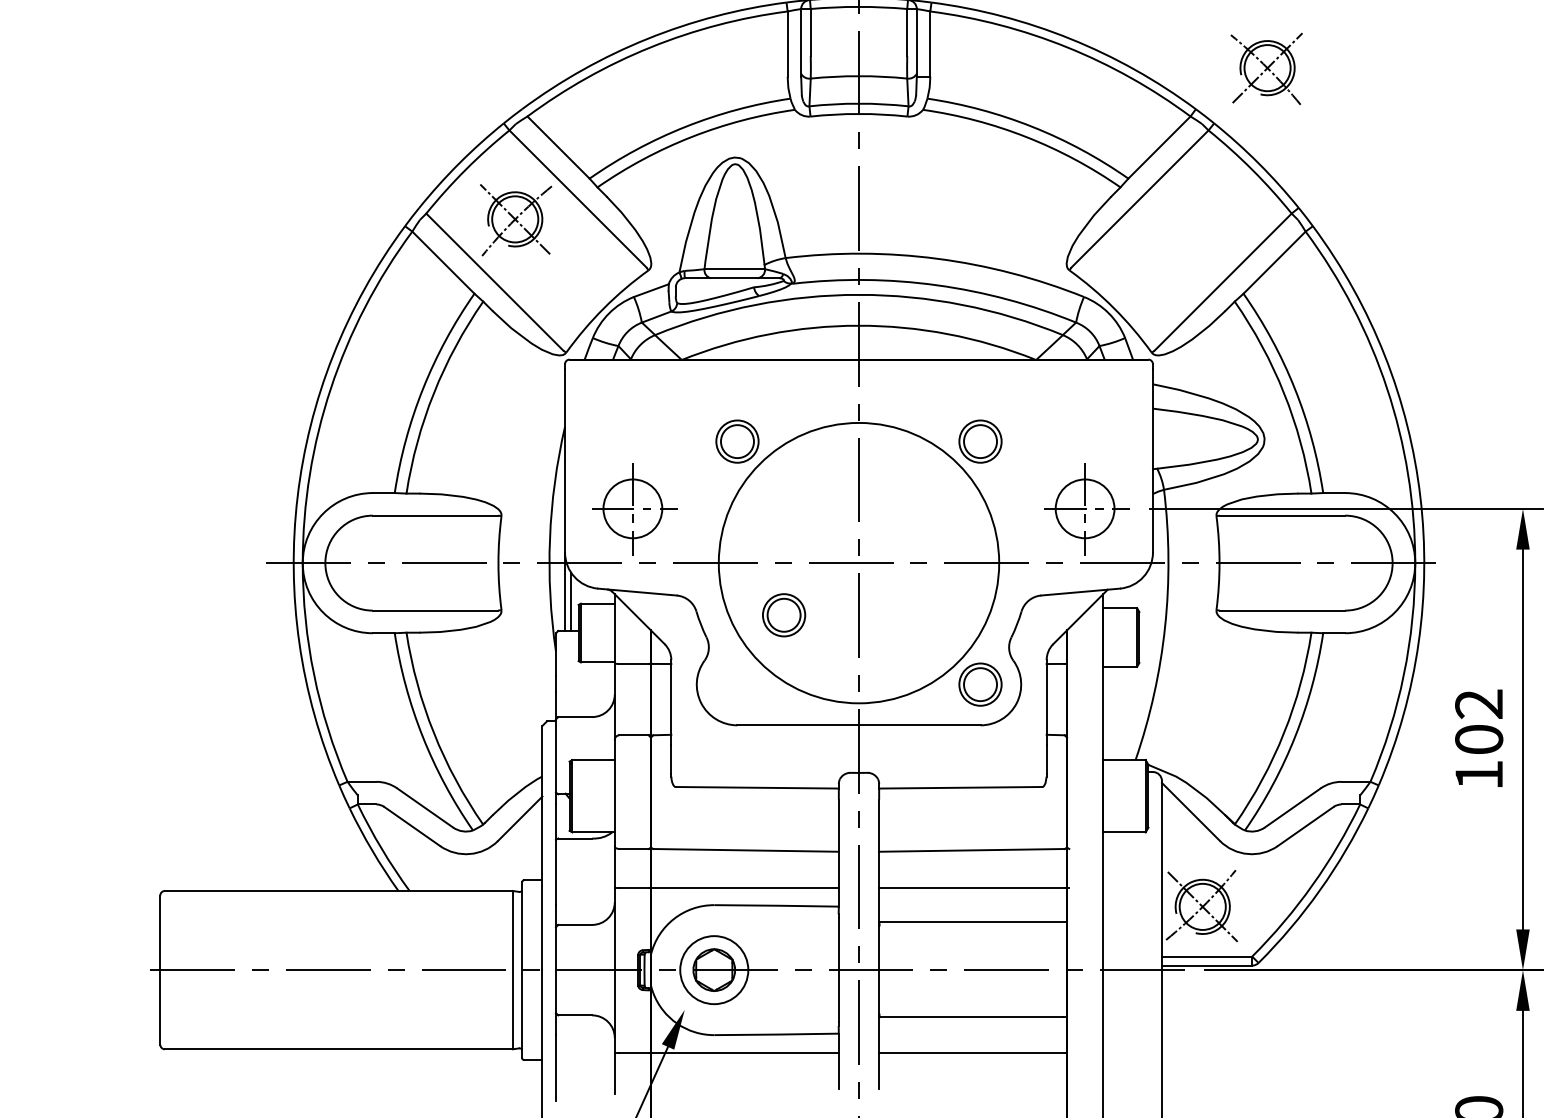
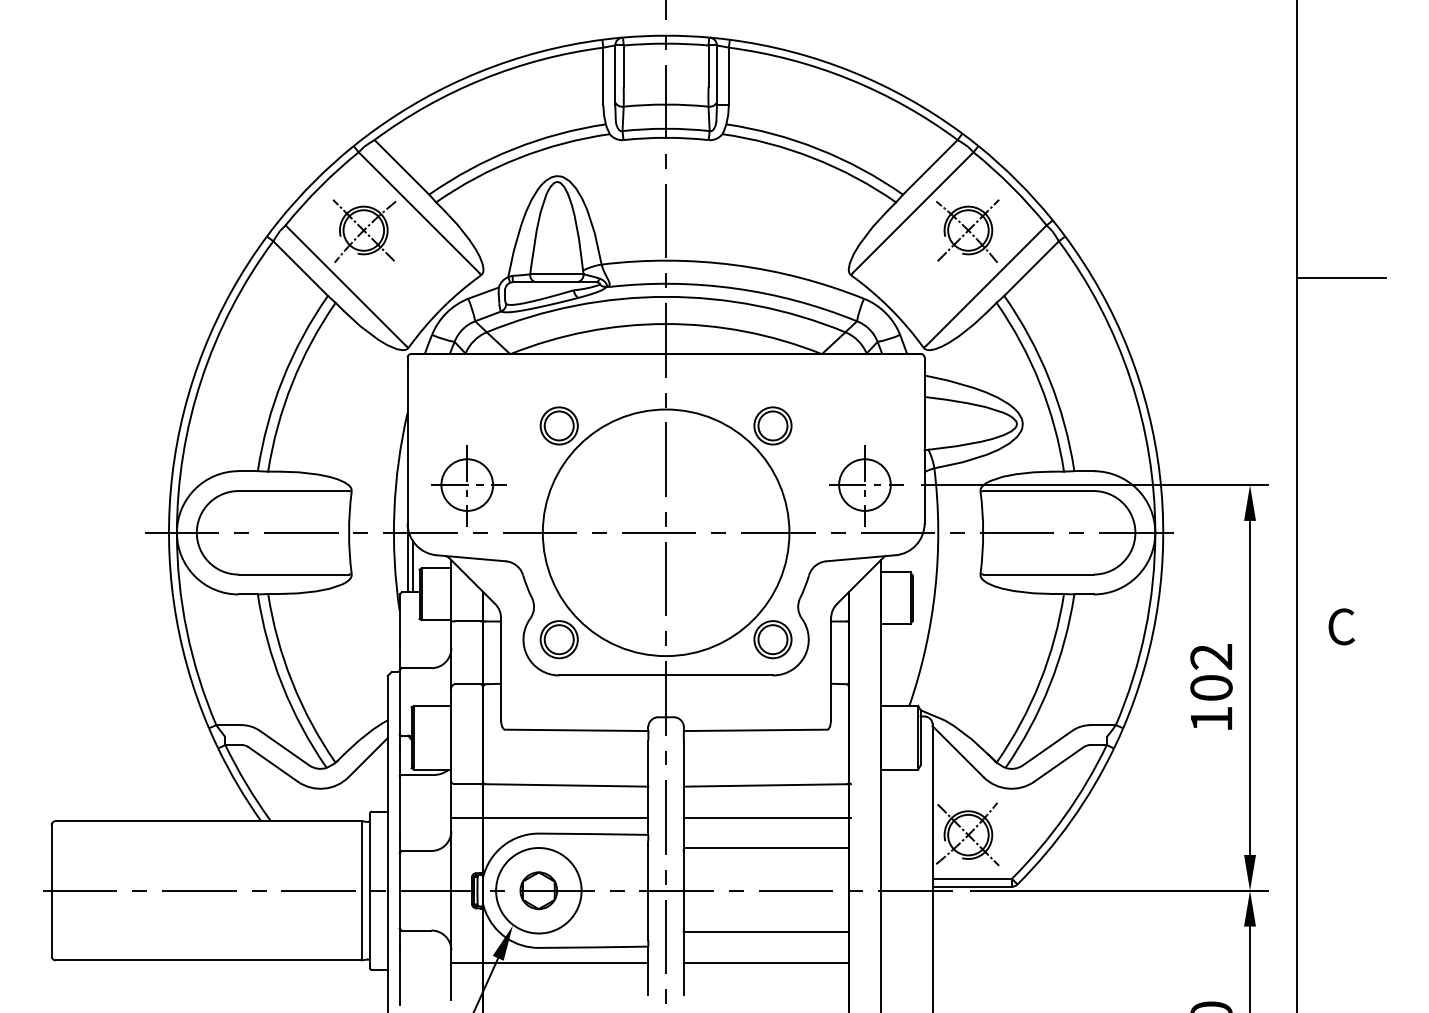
part: (1266, 68) -> (967, 230), moved
part: (783, 615) -> (558, 639), moved
circle: (713, 969) -> (538, 890), size x1.43

